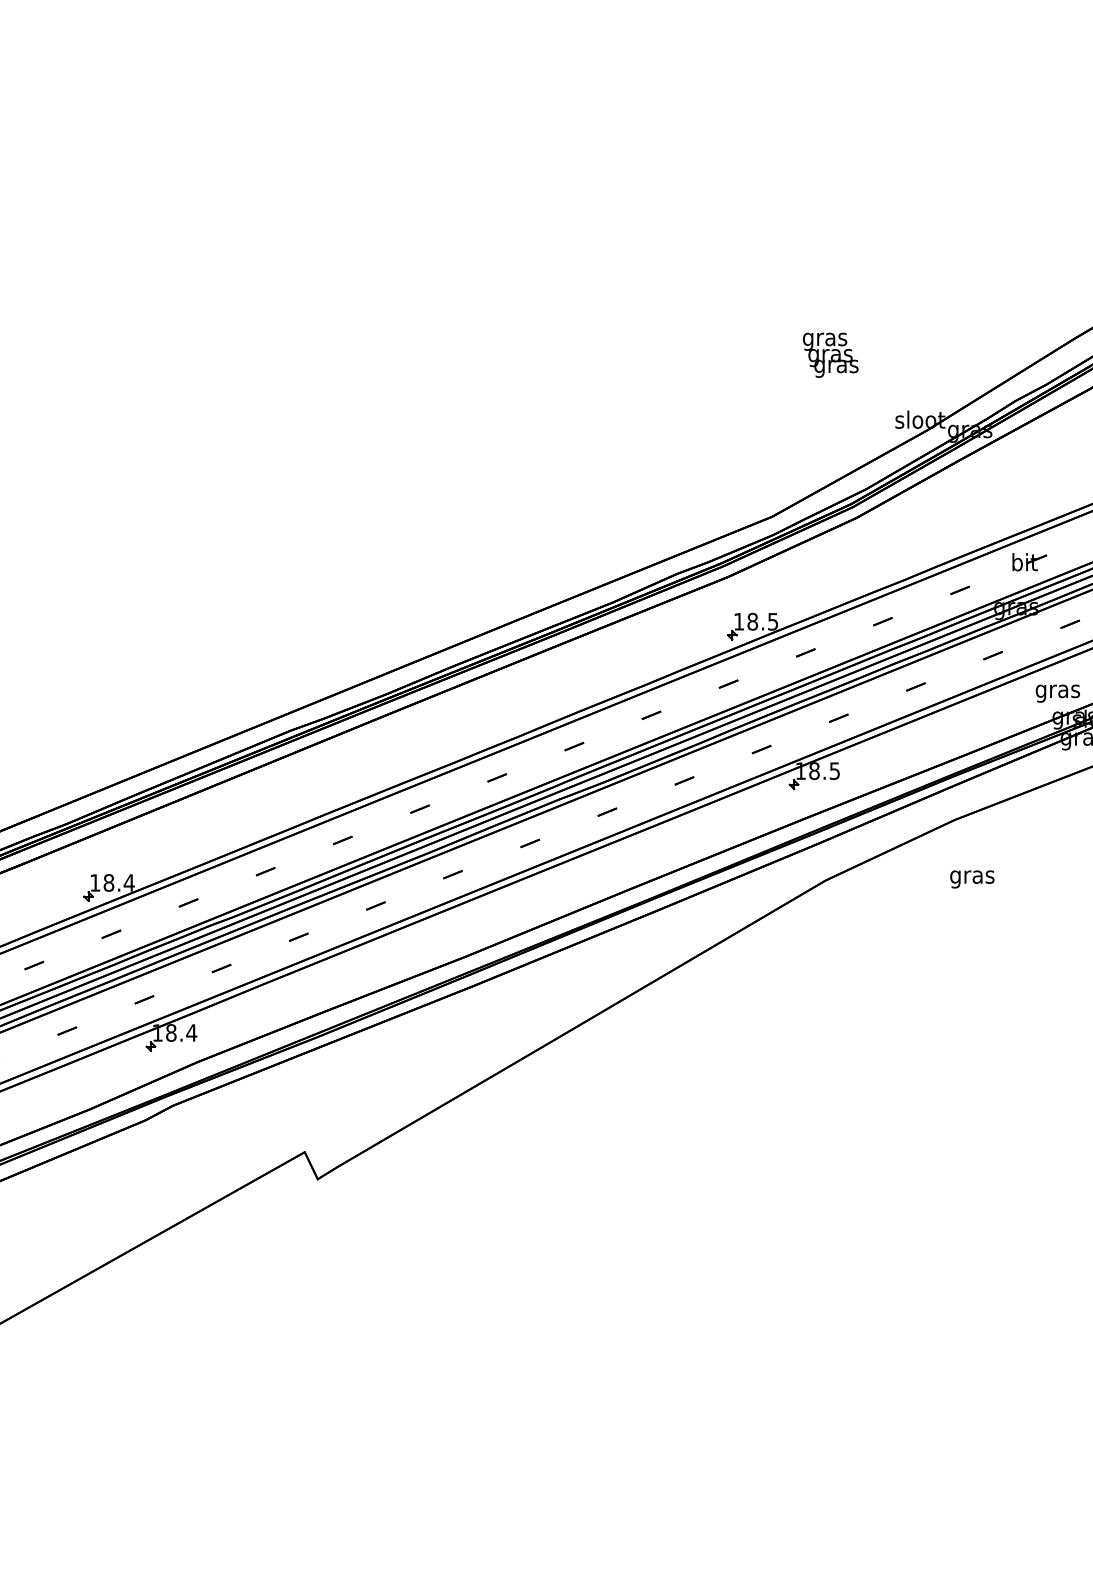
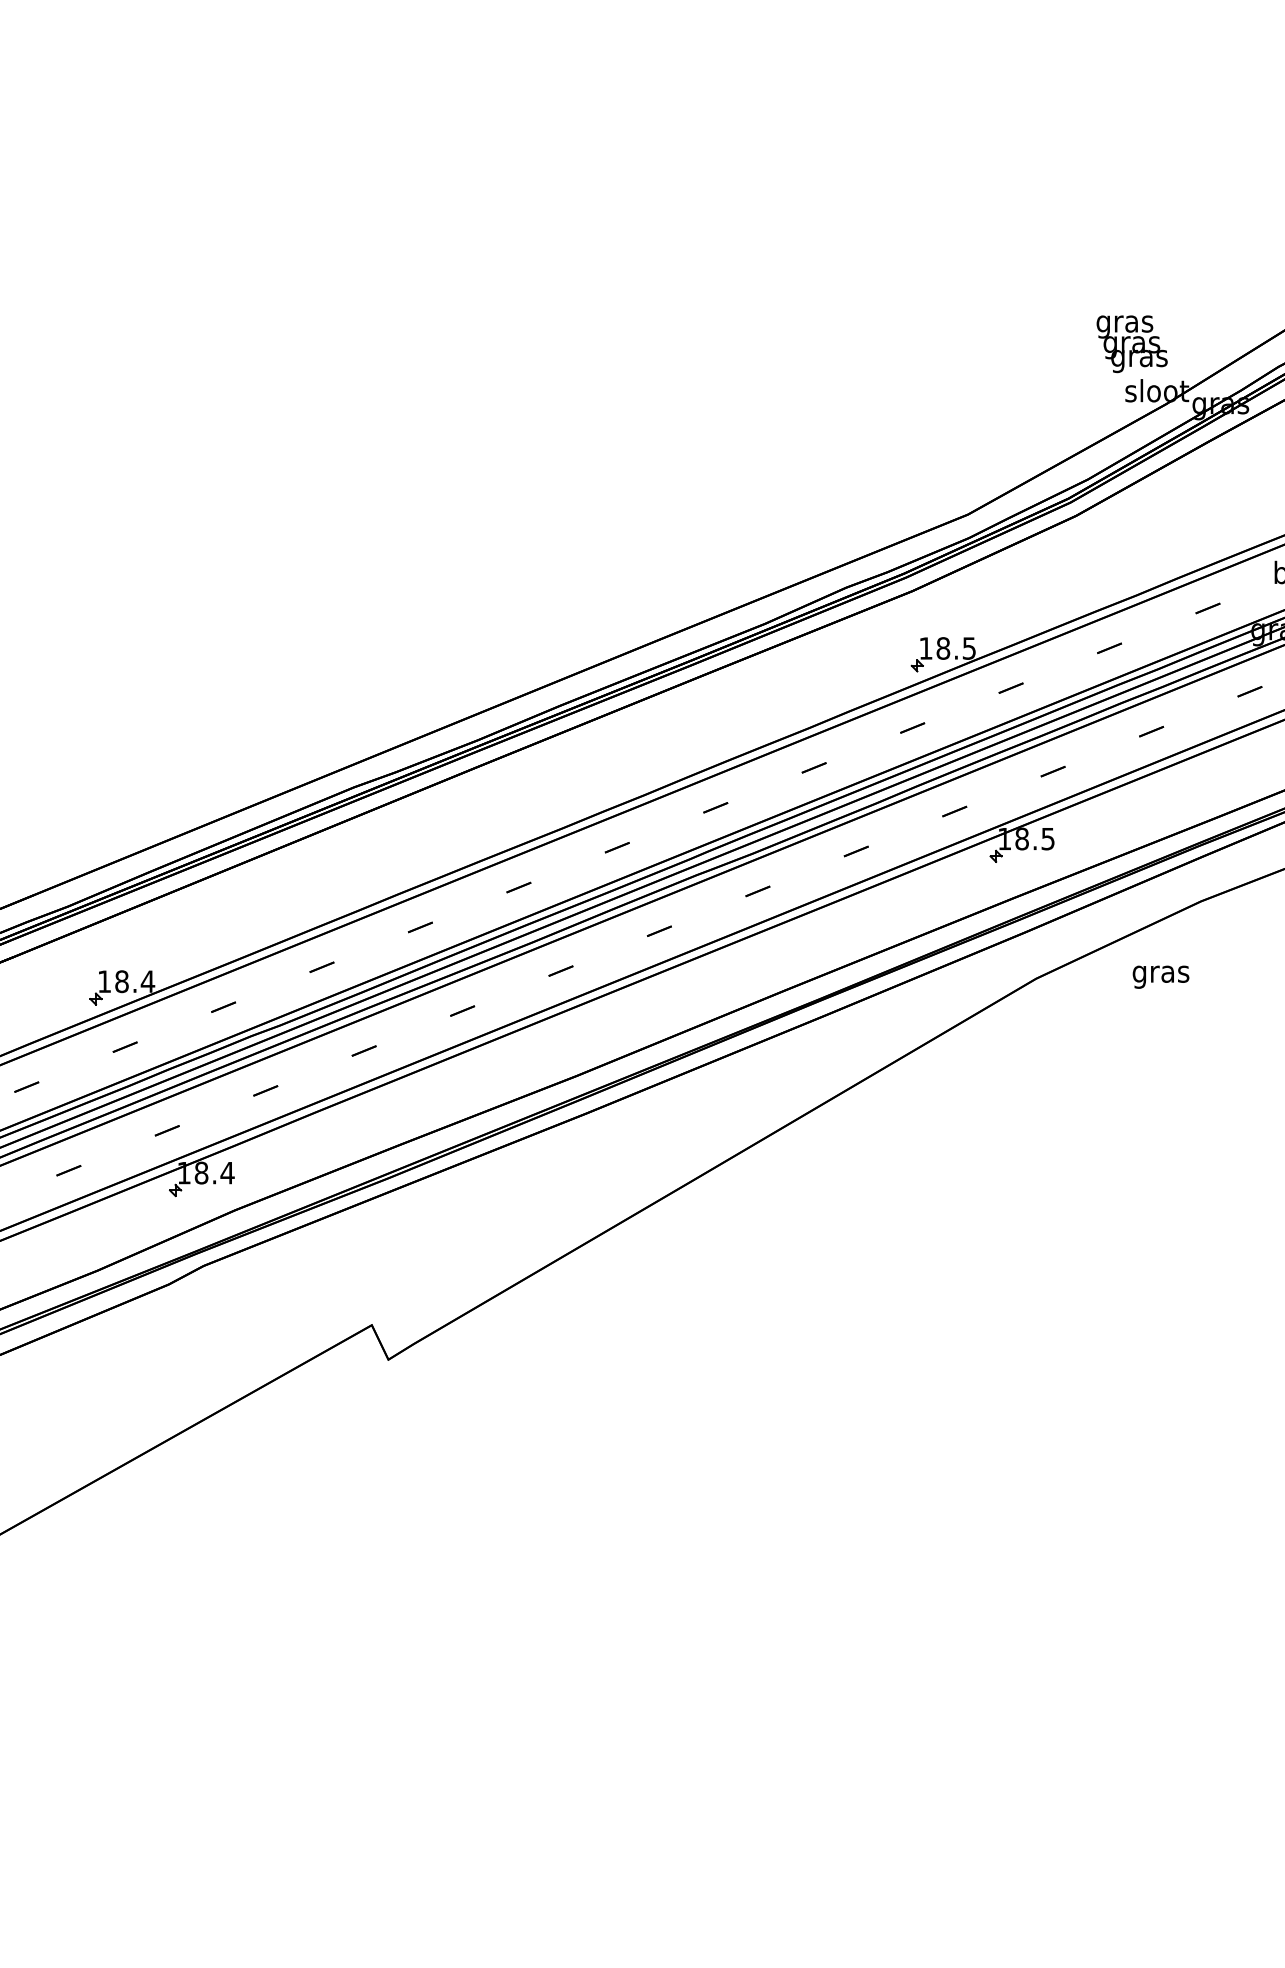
text: (830, 354) -> (1131, 343), moved
text: (972, 879) -> (1161, 977), moved

